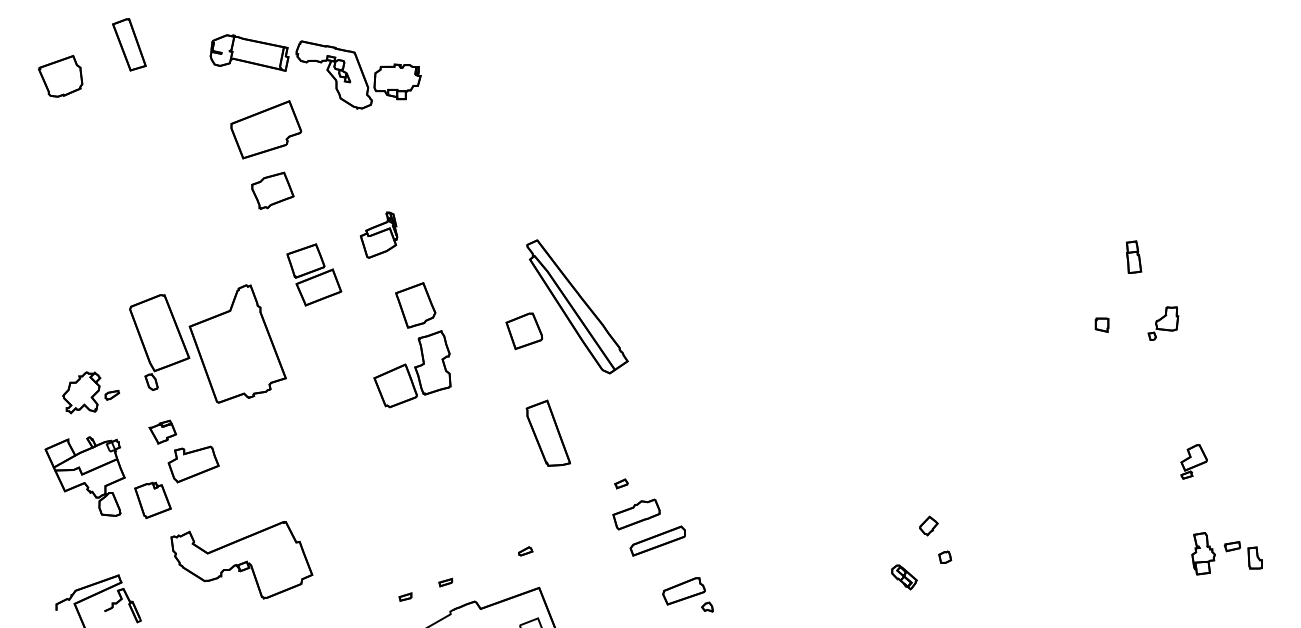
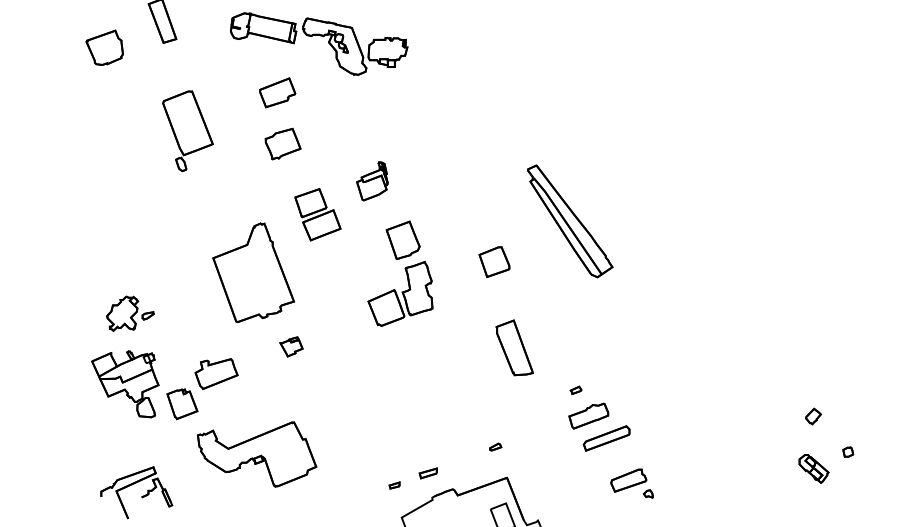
part: (266, 129) -> (277, 92), size x0.6
part: (577, 306) -> (570, 221), moved
part: (159, 342) -> (187, 131), moved
part: (162, 431) -> (291, 346), moved
part: (928, 525) -> (813, 416), moved
part: (904, 577) -> (814, 469), size x1.4
part: (445, 582) -> (428, 473), size x1.6

